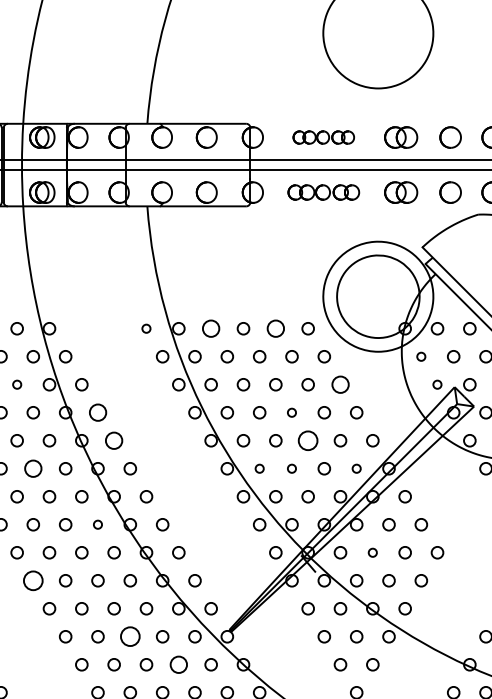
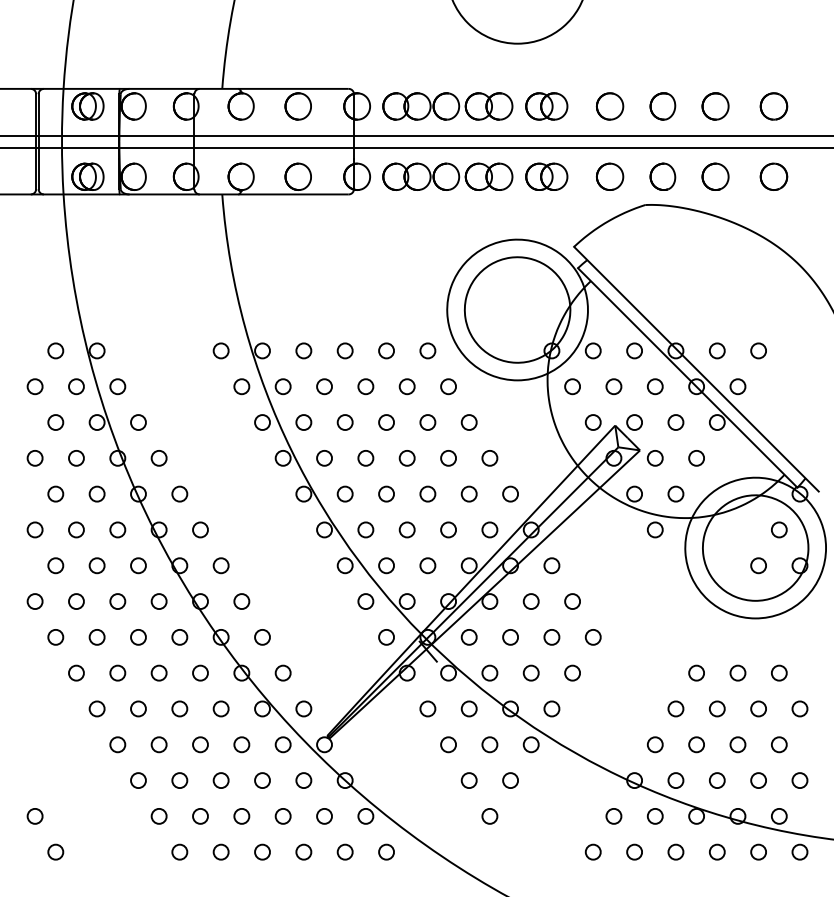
part: (323, 137) -> (447, 106), size x1.67
part: (323, 192) -> (447, 176), size x1.43
circle: (145, 328) -> (220, 350), size x1.43
circle: (210, 328) -> (303, 350), size x0.71
circle: (275, 328) -> (386, 350), size x0.71
circle: (421, 356) -> (572, 386), size x1.43
circle: (16, 384) -> (55, 422), size x1.43
circle: (339, 384) -> (468, 422), size x0.71
circle: (436, 384) -> (592, 422), size x1.43
circle: (97, 412) -> (158, 458), size x0.71
circle: (291, 412) -> (406, 458), size x1.43
circle: (113, 440) -> (179, 493), size x0.71
circle: (307, 440) -> (427, 493), size x0.62
circle: (33, 468) -> (76, 529), size x0.71
circle: (259, 468) -> (365, 529), size x1.43
circle: (291, 468) -> (406, 529), size x1.43
circle: (356, 468) -> (489, 529), size x1.43
circle: (97, 524) -> (158, 601), size x1.43
circle: (372, 552) -> (510, 637), size x1.43
circle: (33, 580) -> (76, 672), size x0.62
circle: (130, 636) -> (200, 744), size x0.62
circle: (178, 664) -> (262, 780), size x0.71

